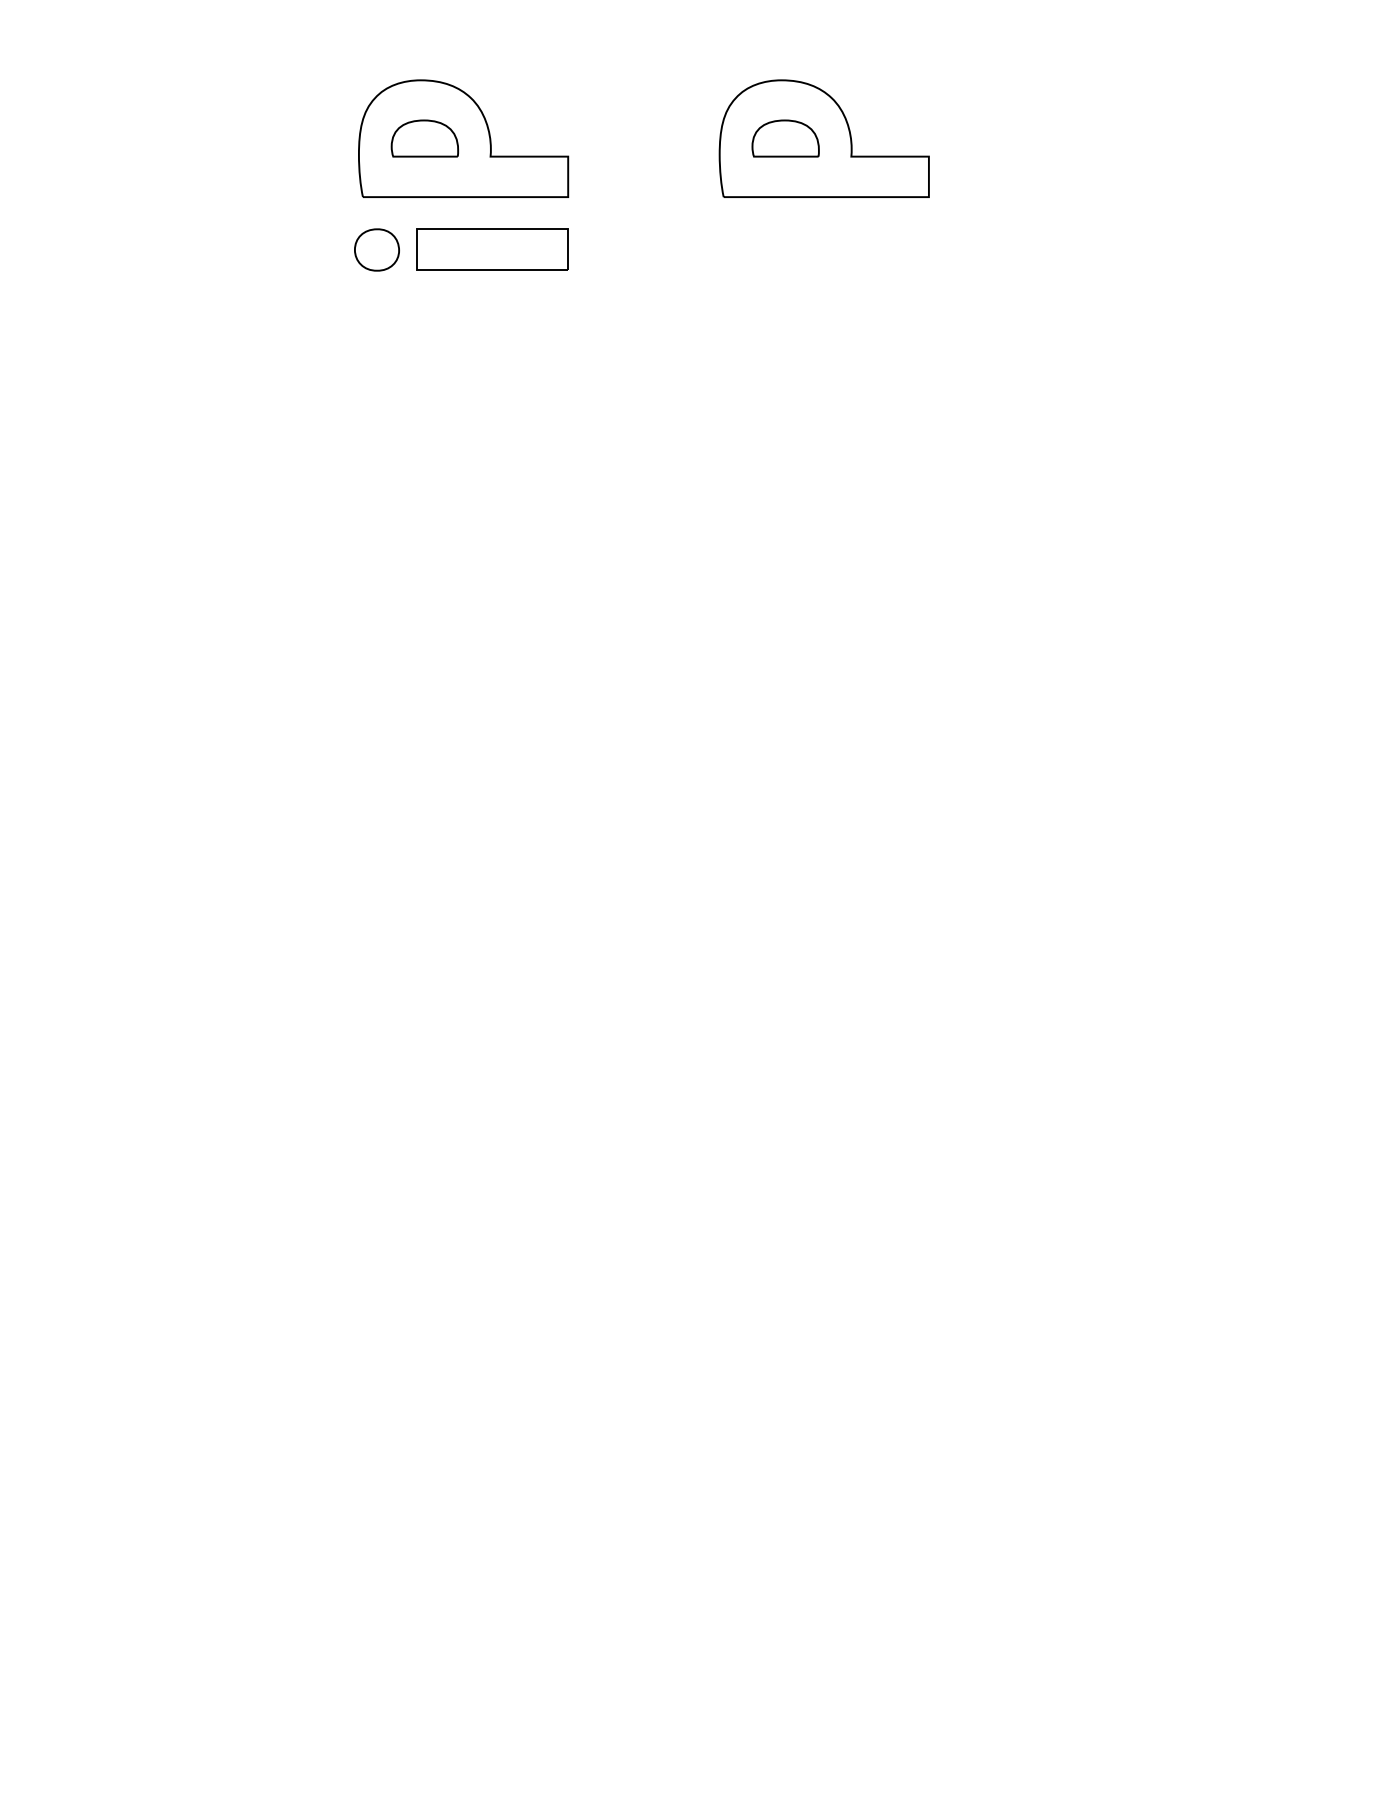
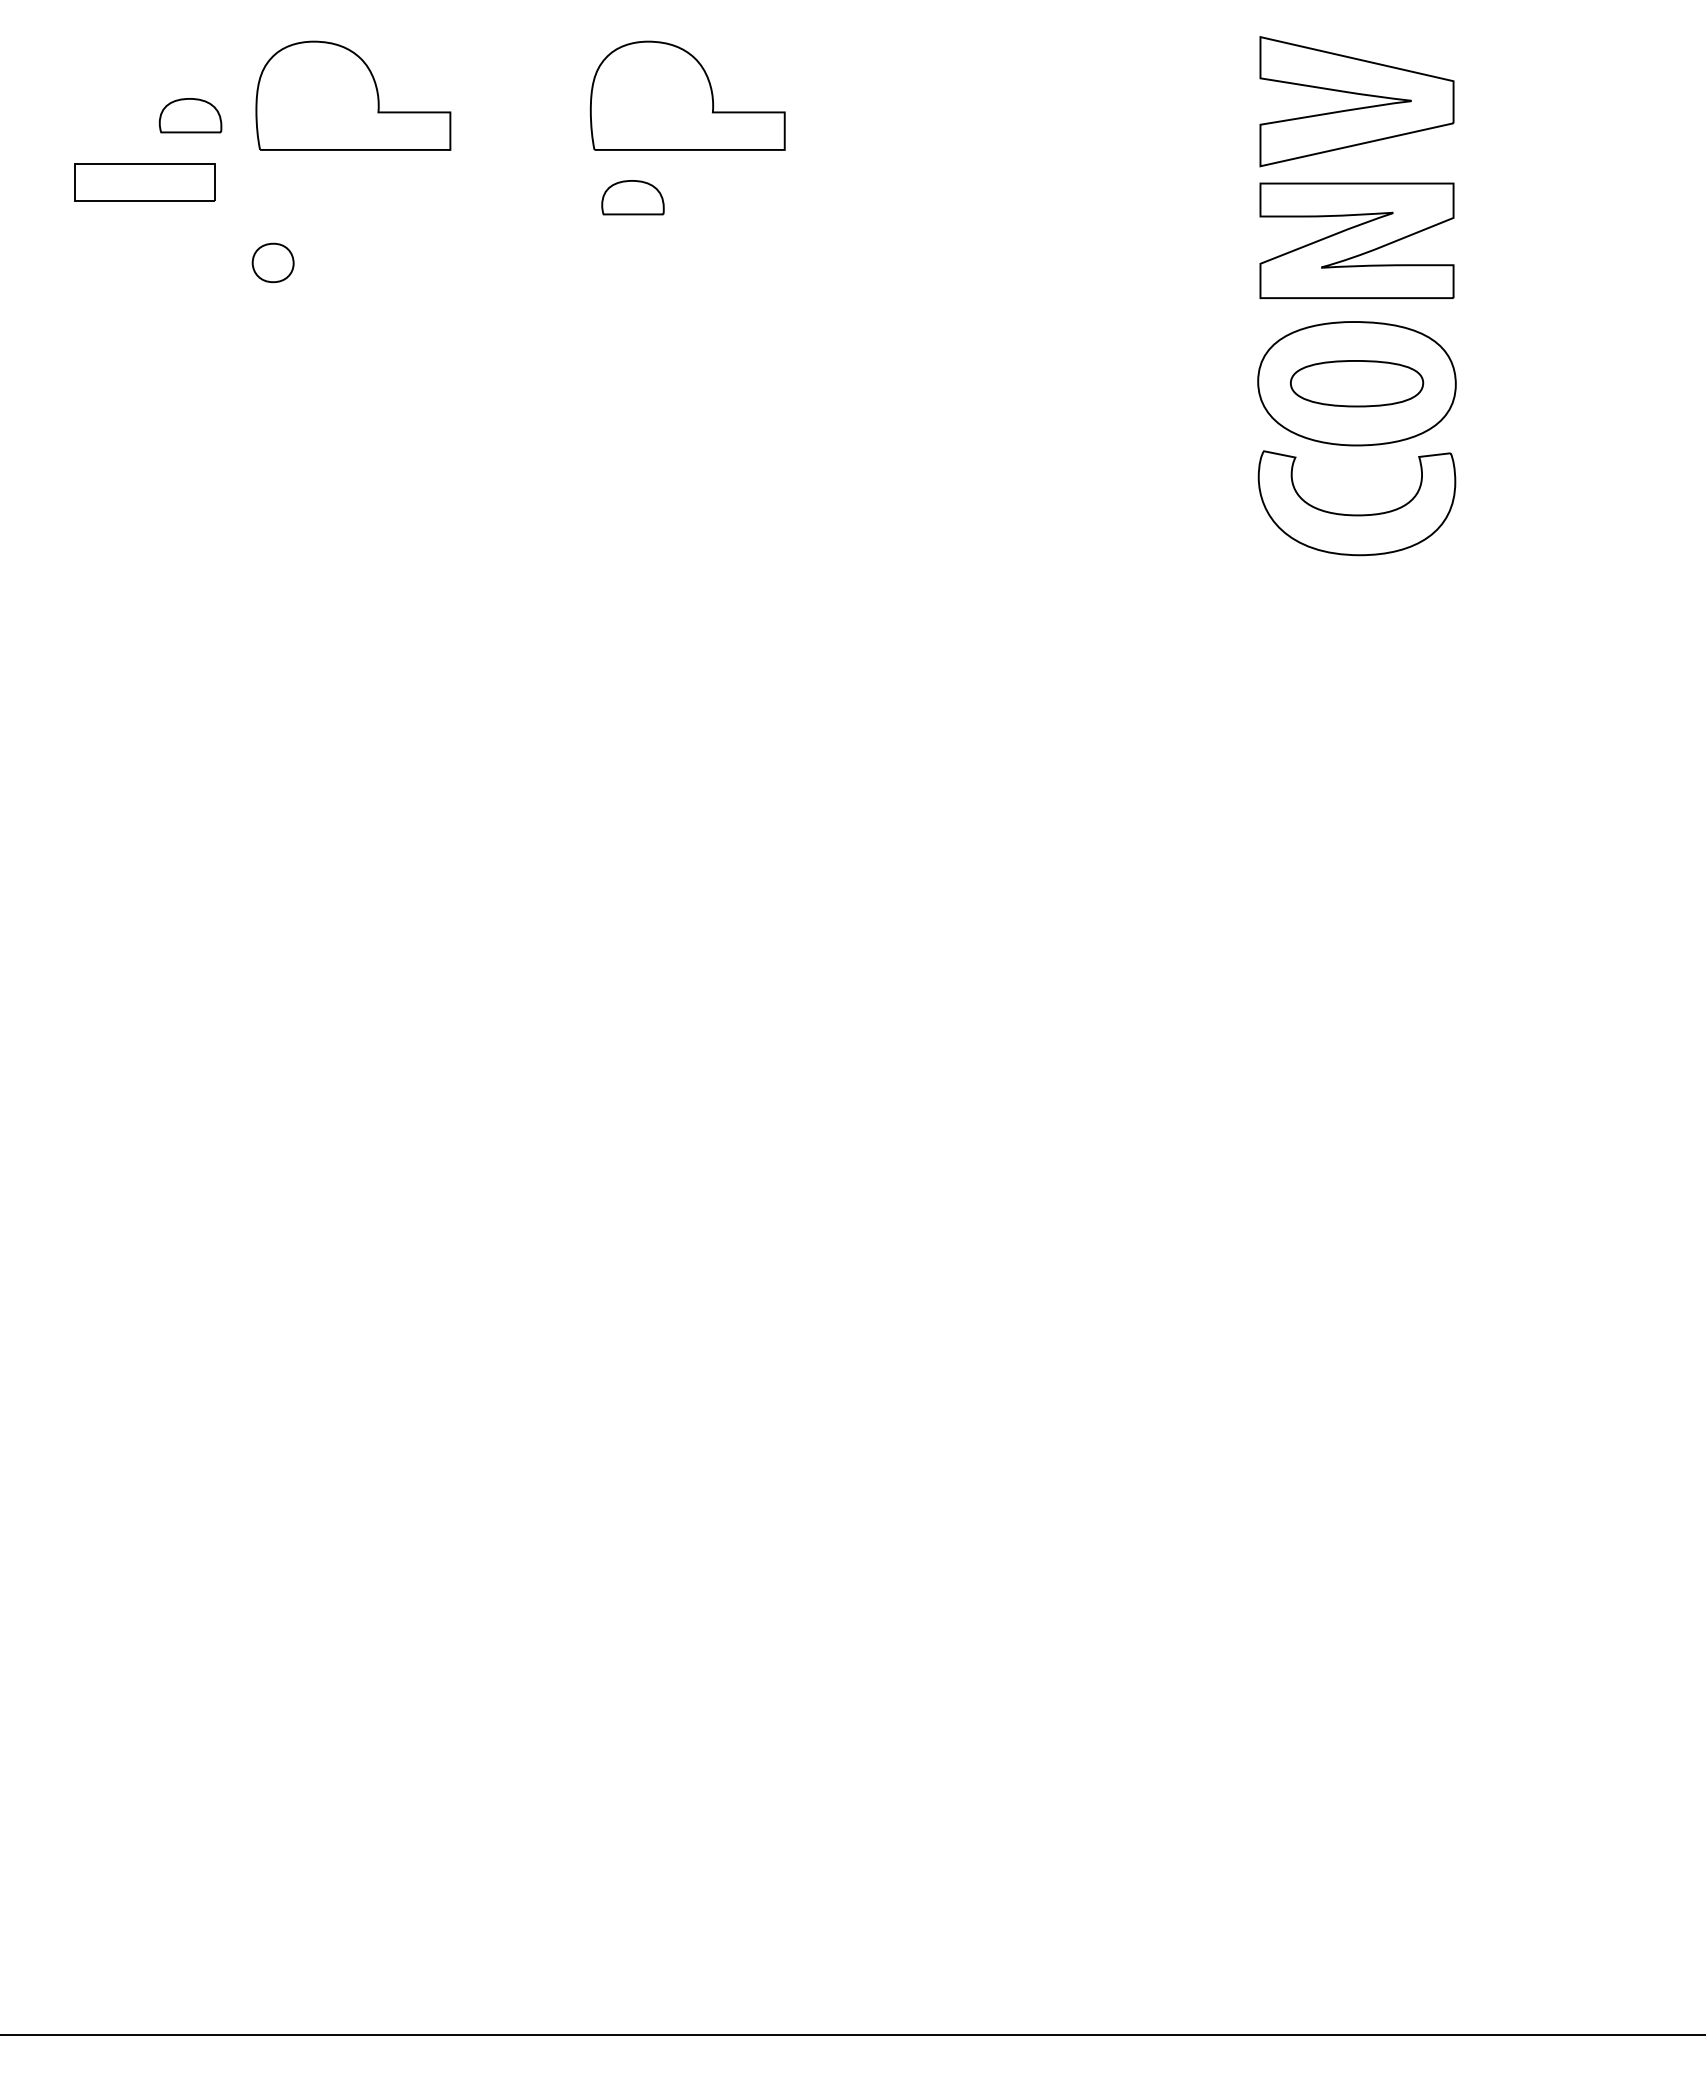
part: (424, 138) -> (190, 115), moved
part: (785, 138) -> (632, 197), moved
part: (376, 249) -> (272, 262), moved
part: (491, 249) -> (144, 182), moved

